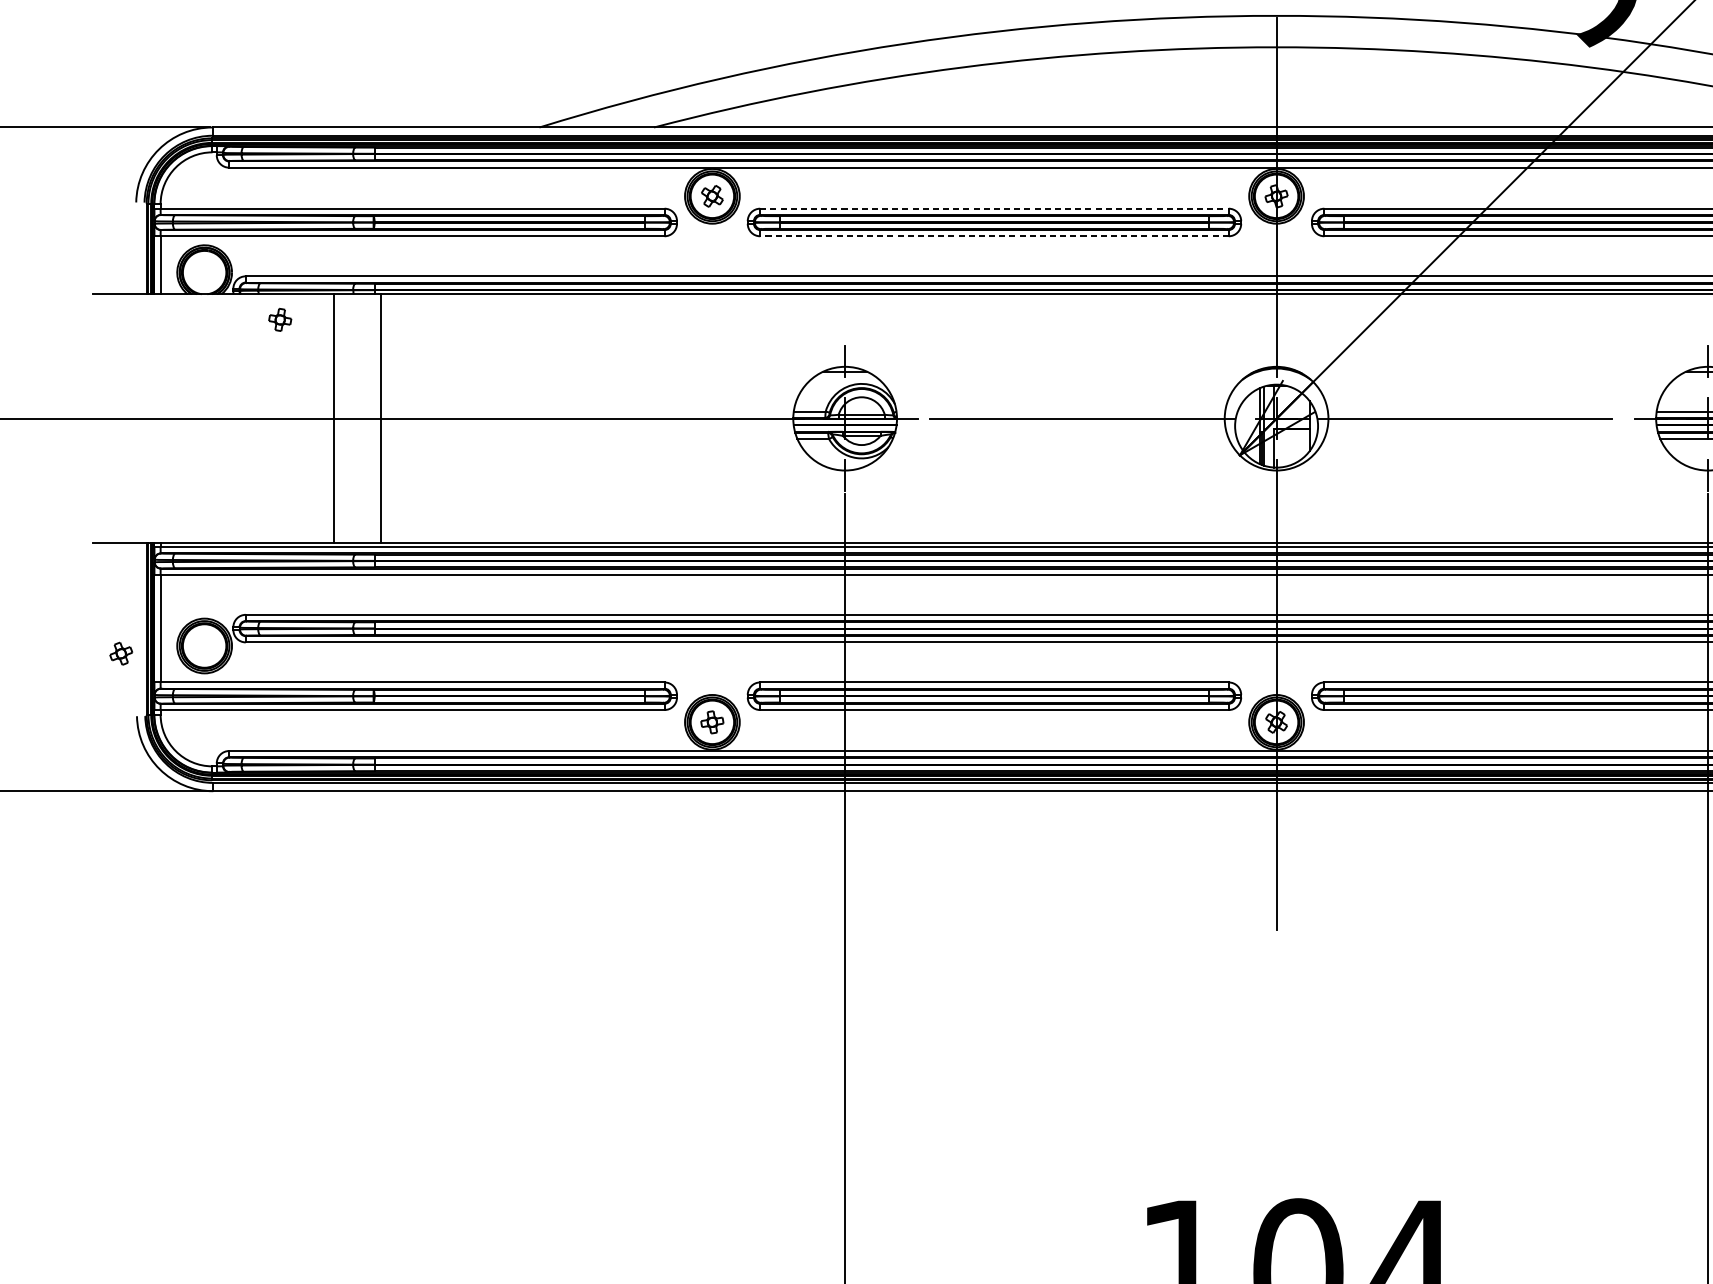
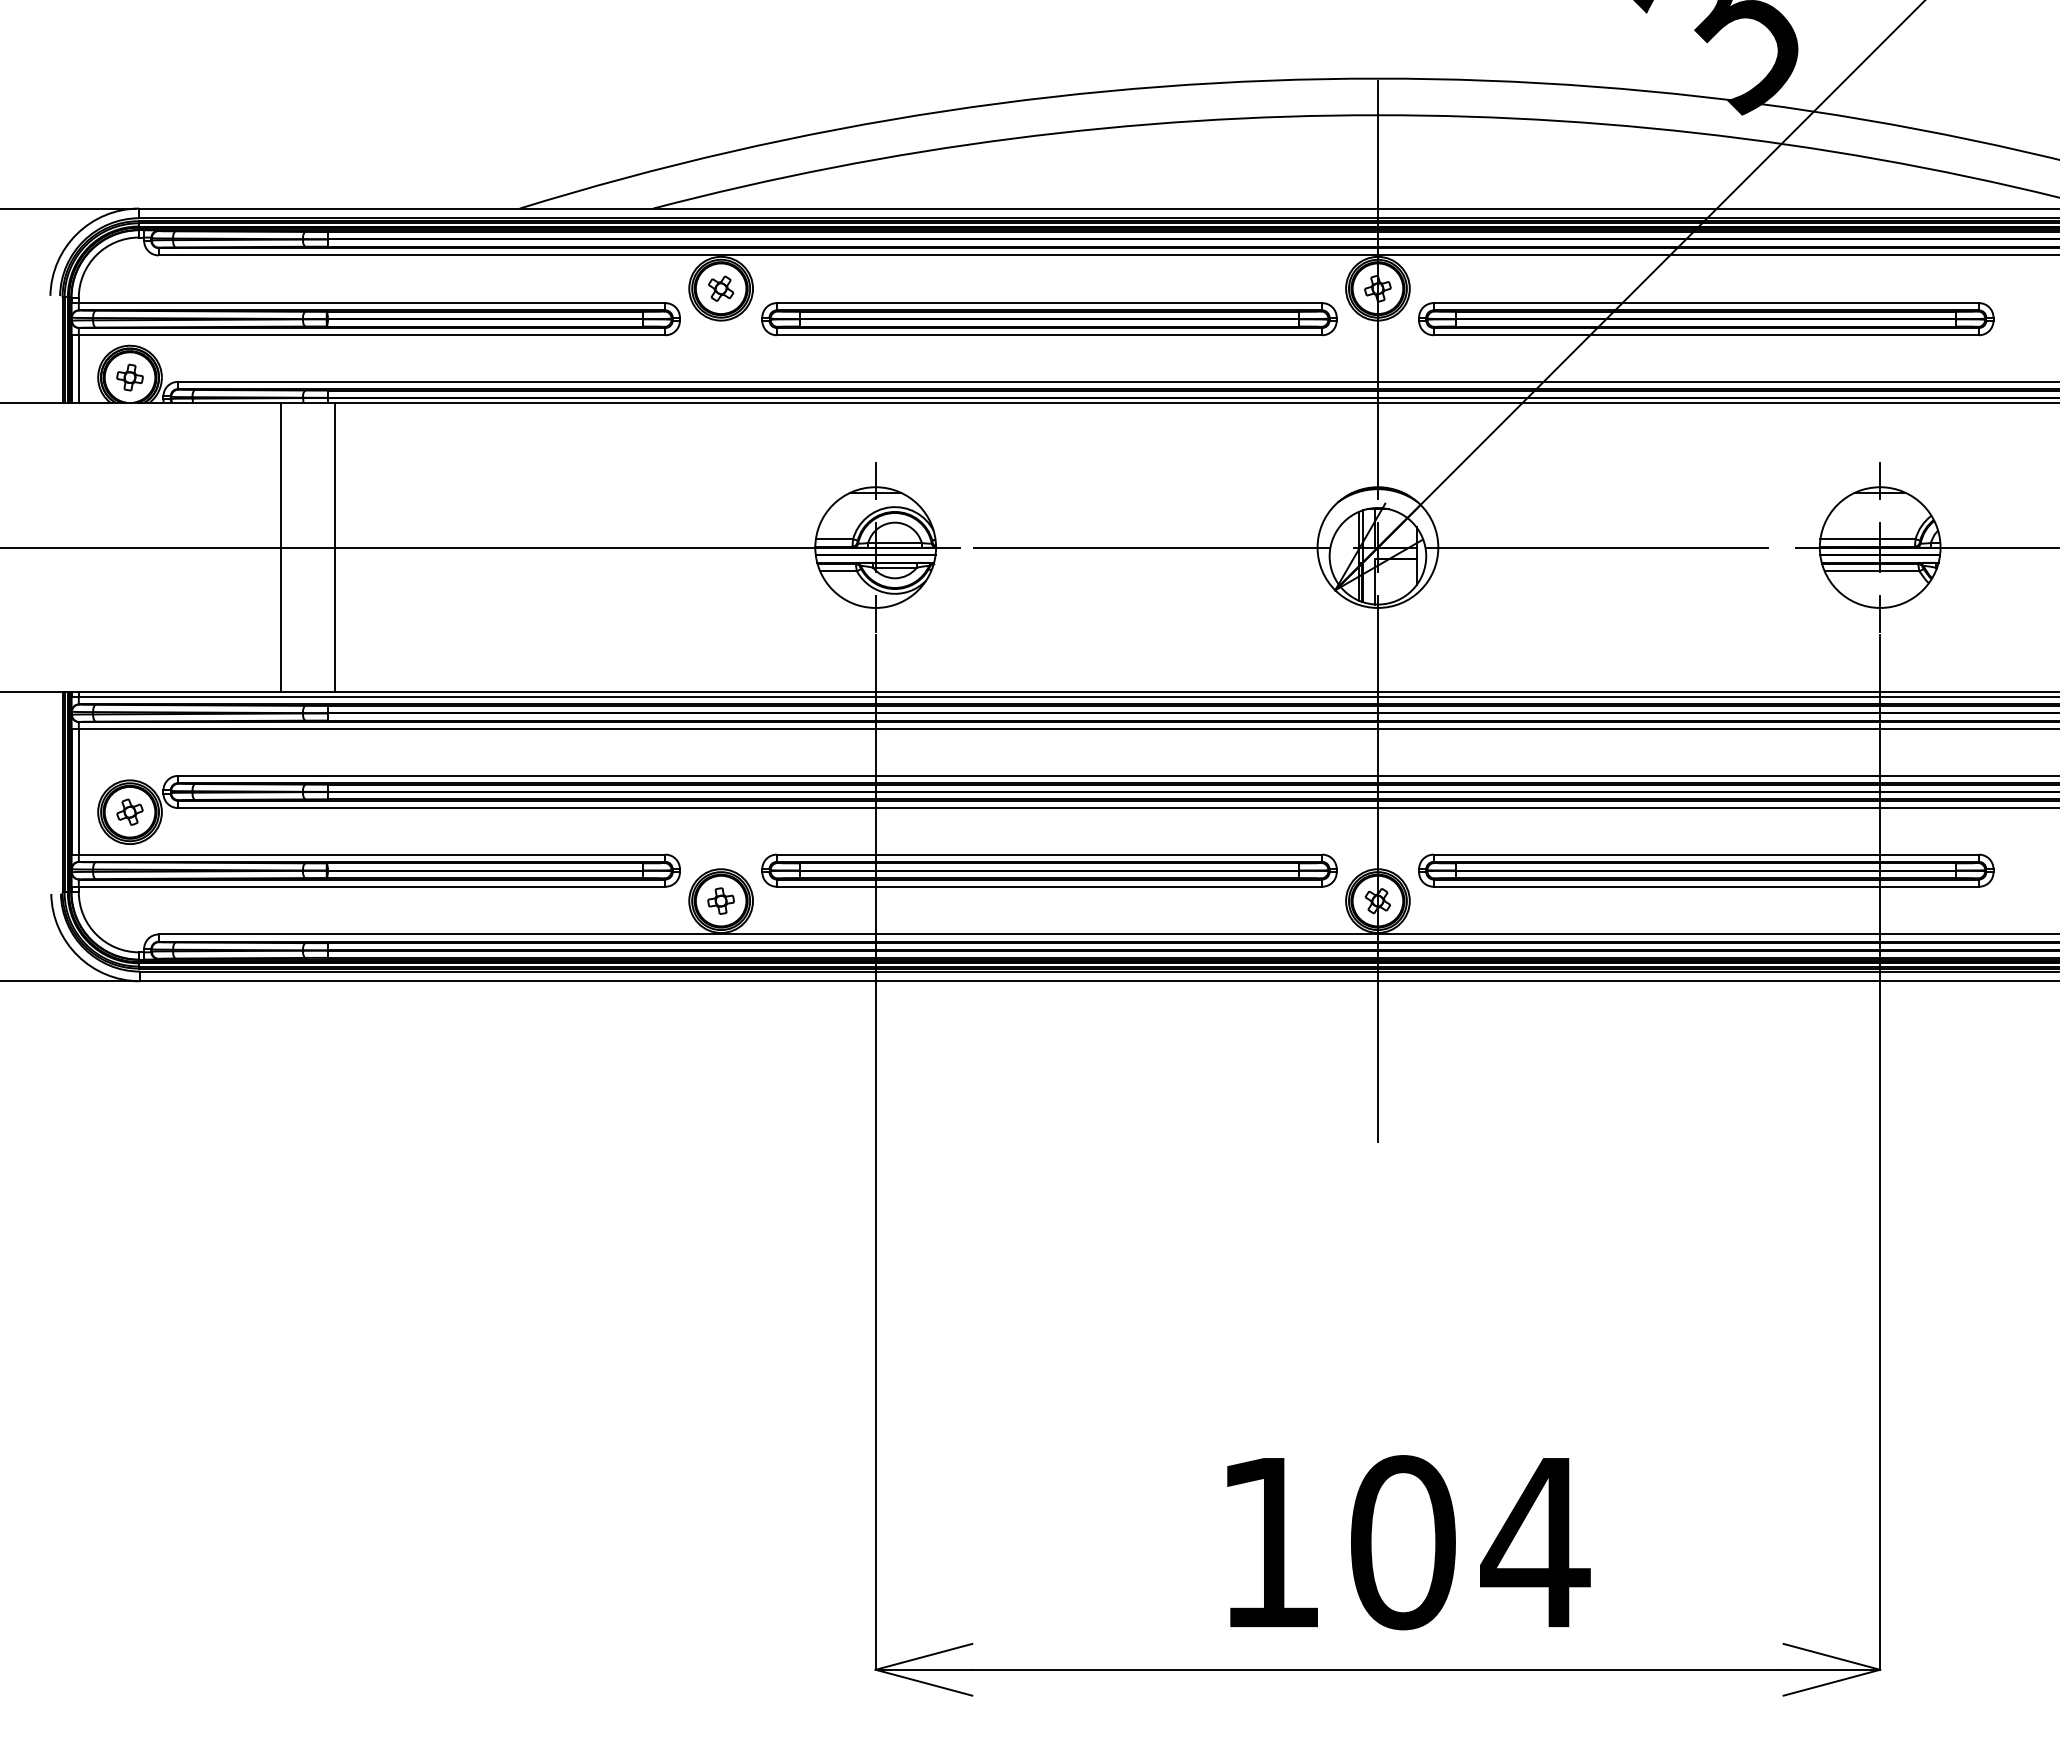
line: (994, 209) -> (1049, 303), dashed -> solid
line: (994, 236) -> (1049, 335), dashed -> solid
part: (279, 319) -> (129, 377), moved
part: (120, 653) -> (129, 811), moved

